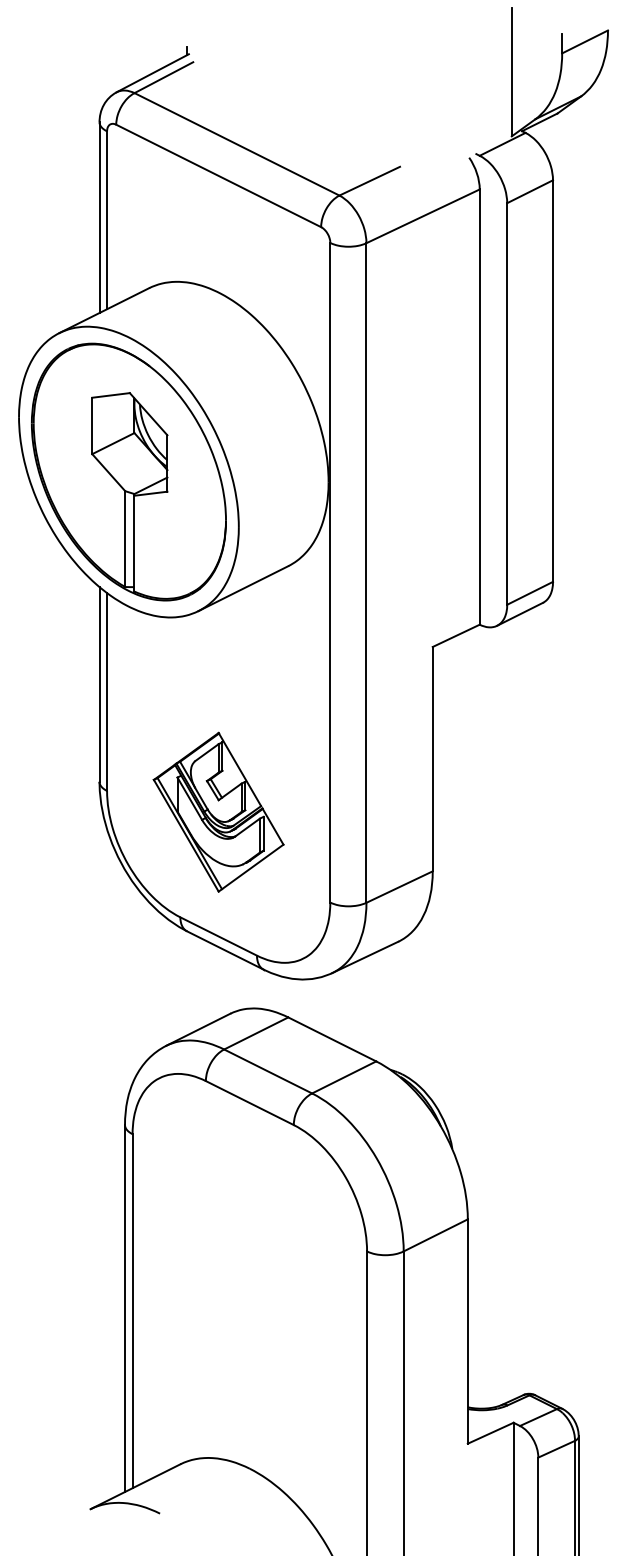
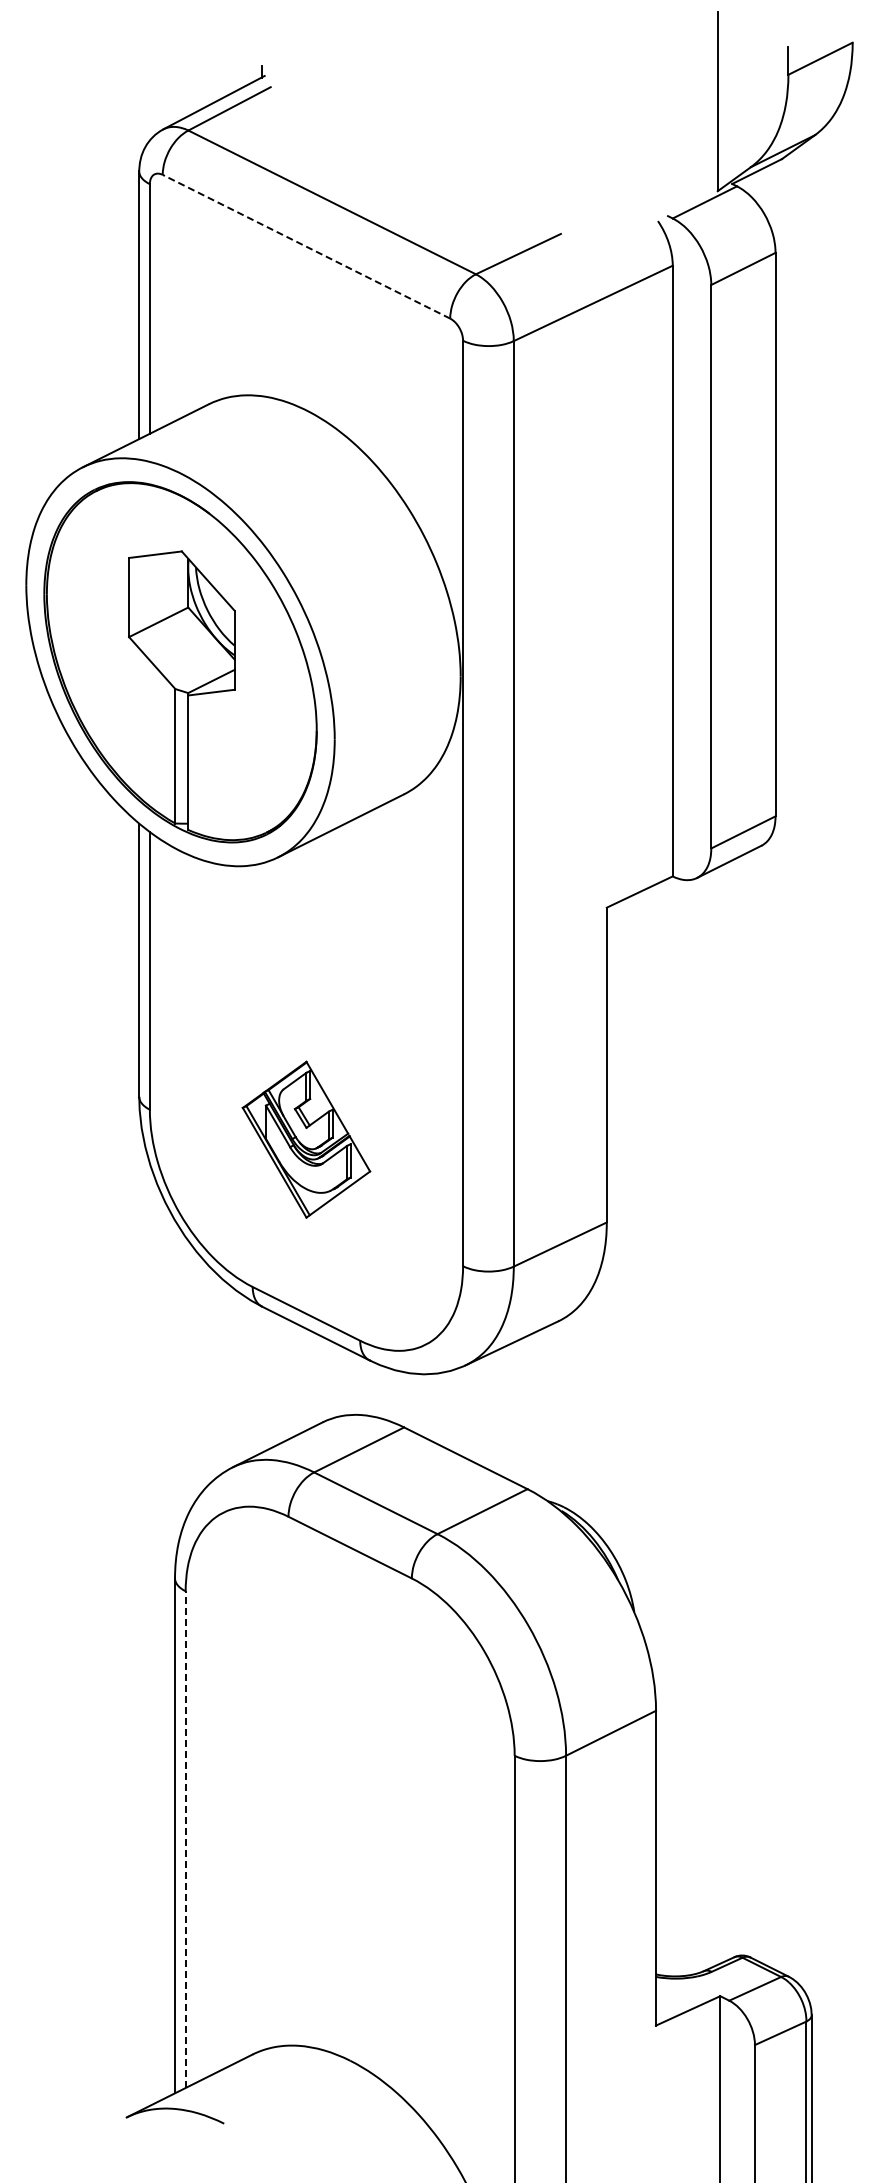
line: (218, 175) -> (306, 246), solid -> dashed
part: (218, 812) -> (306, 1139), size x0.7
line: (132, 1311) -> (185, 1839), solid -> dashed

